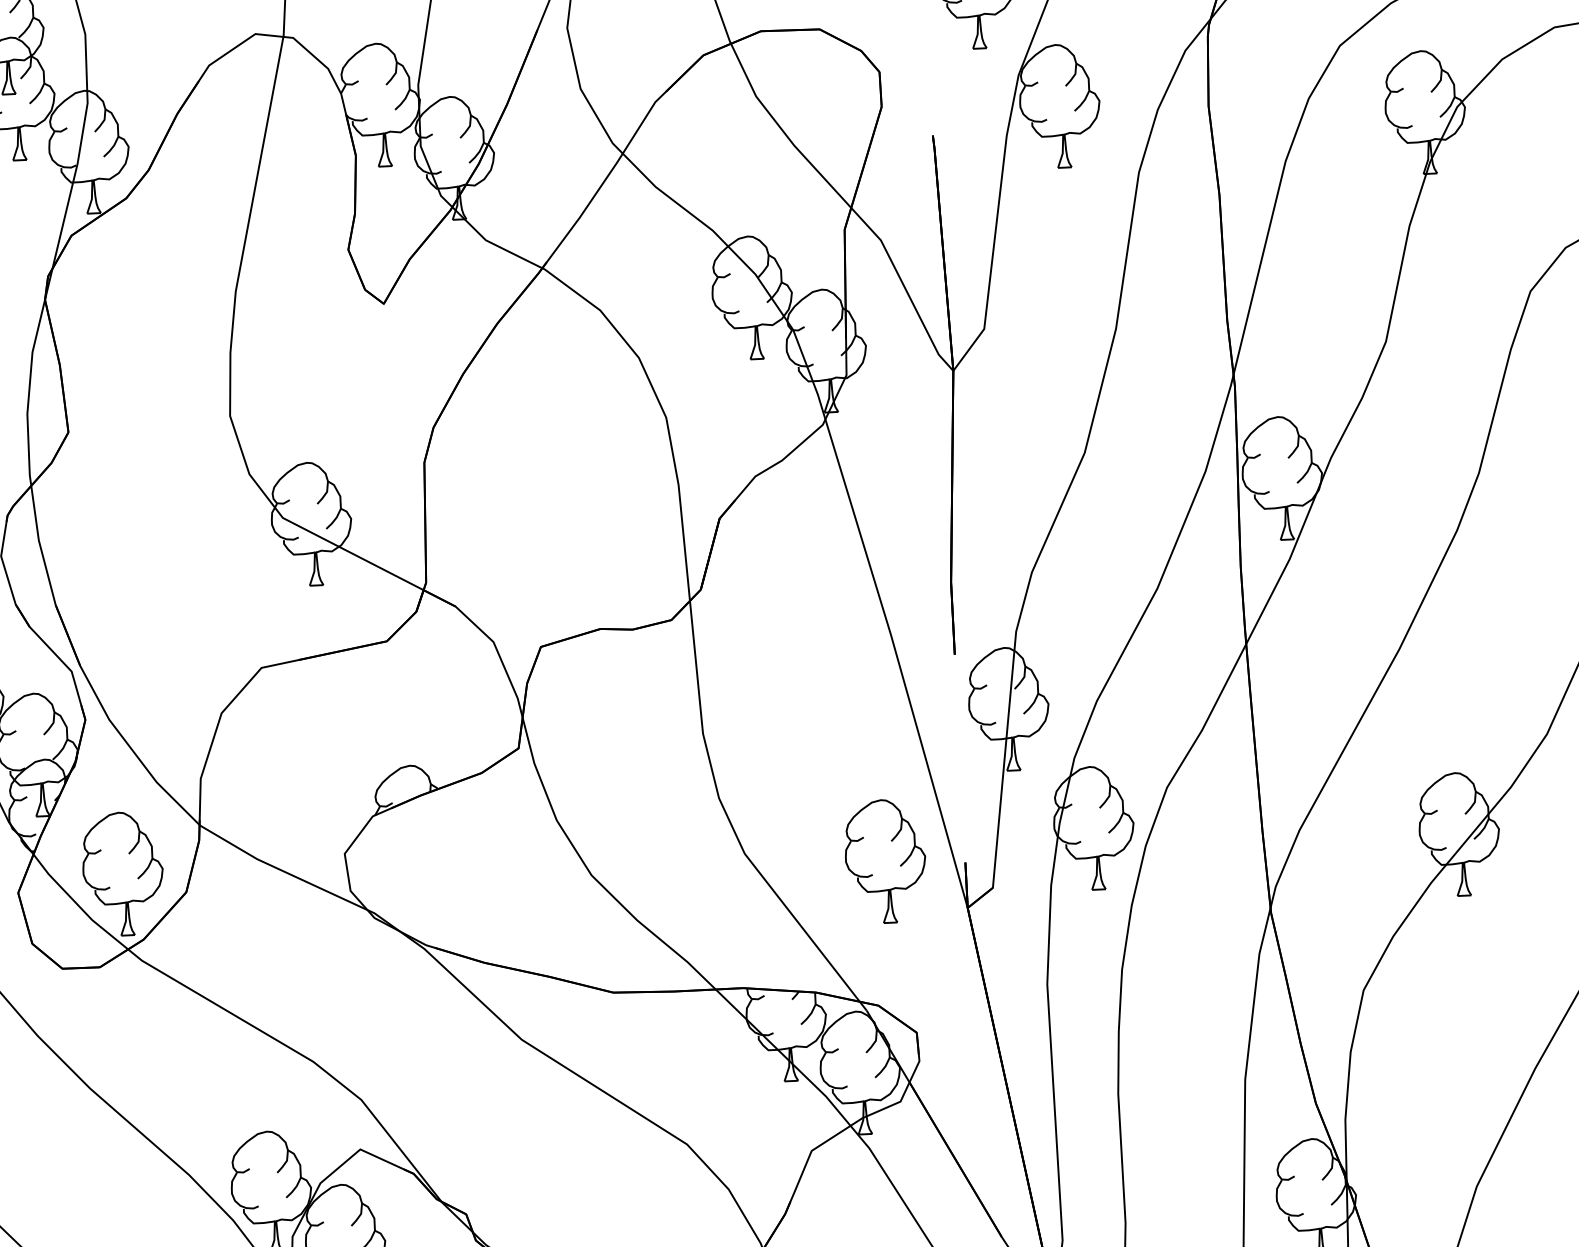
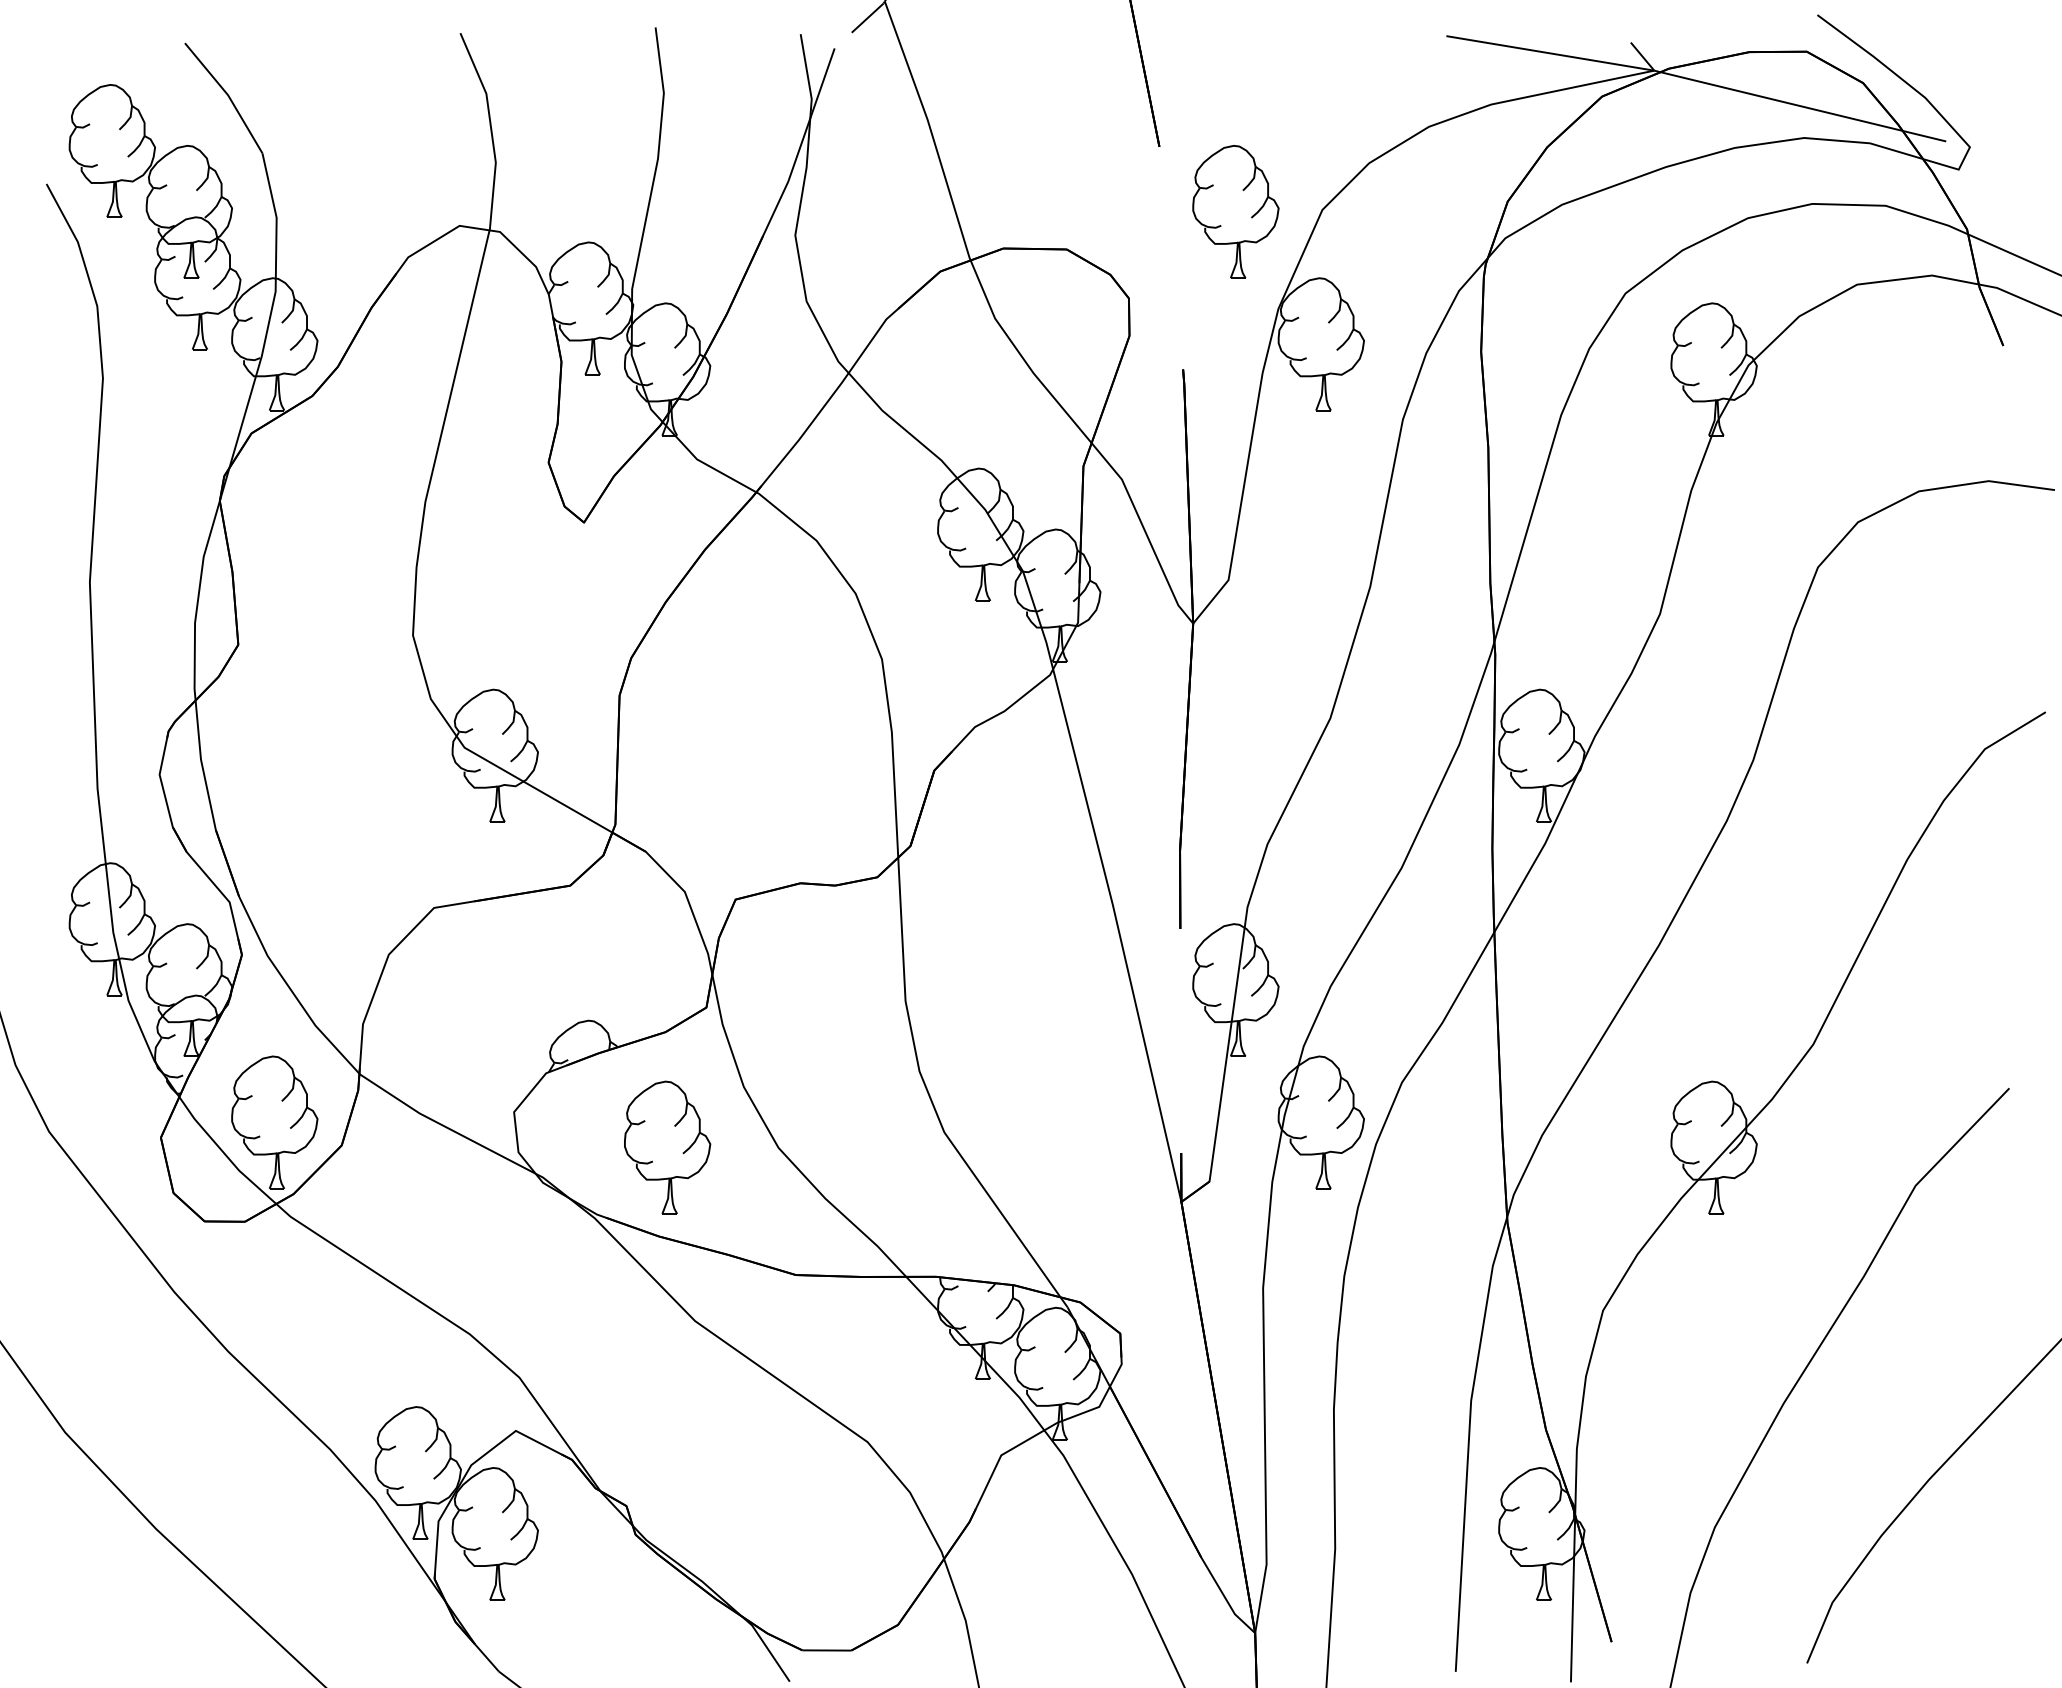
part: (885, 861) -> (667, 1147), moved

